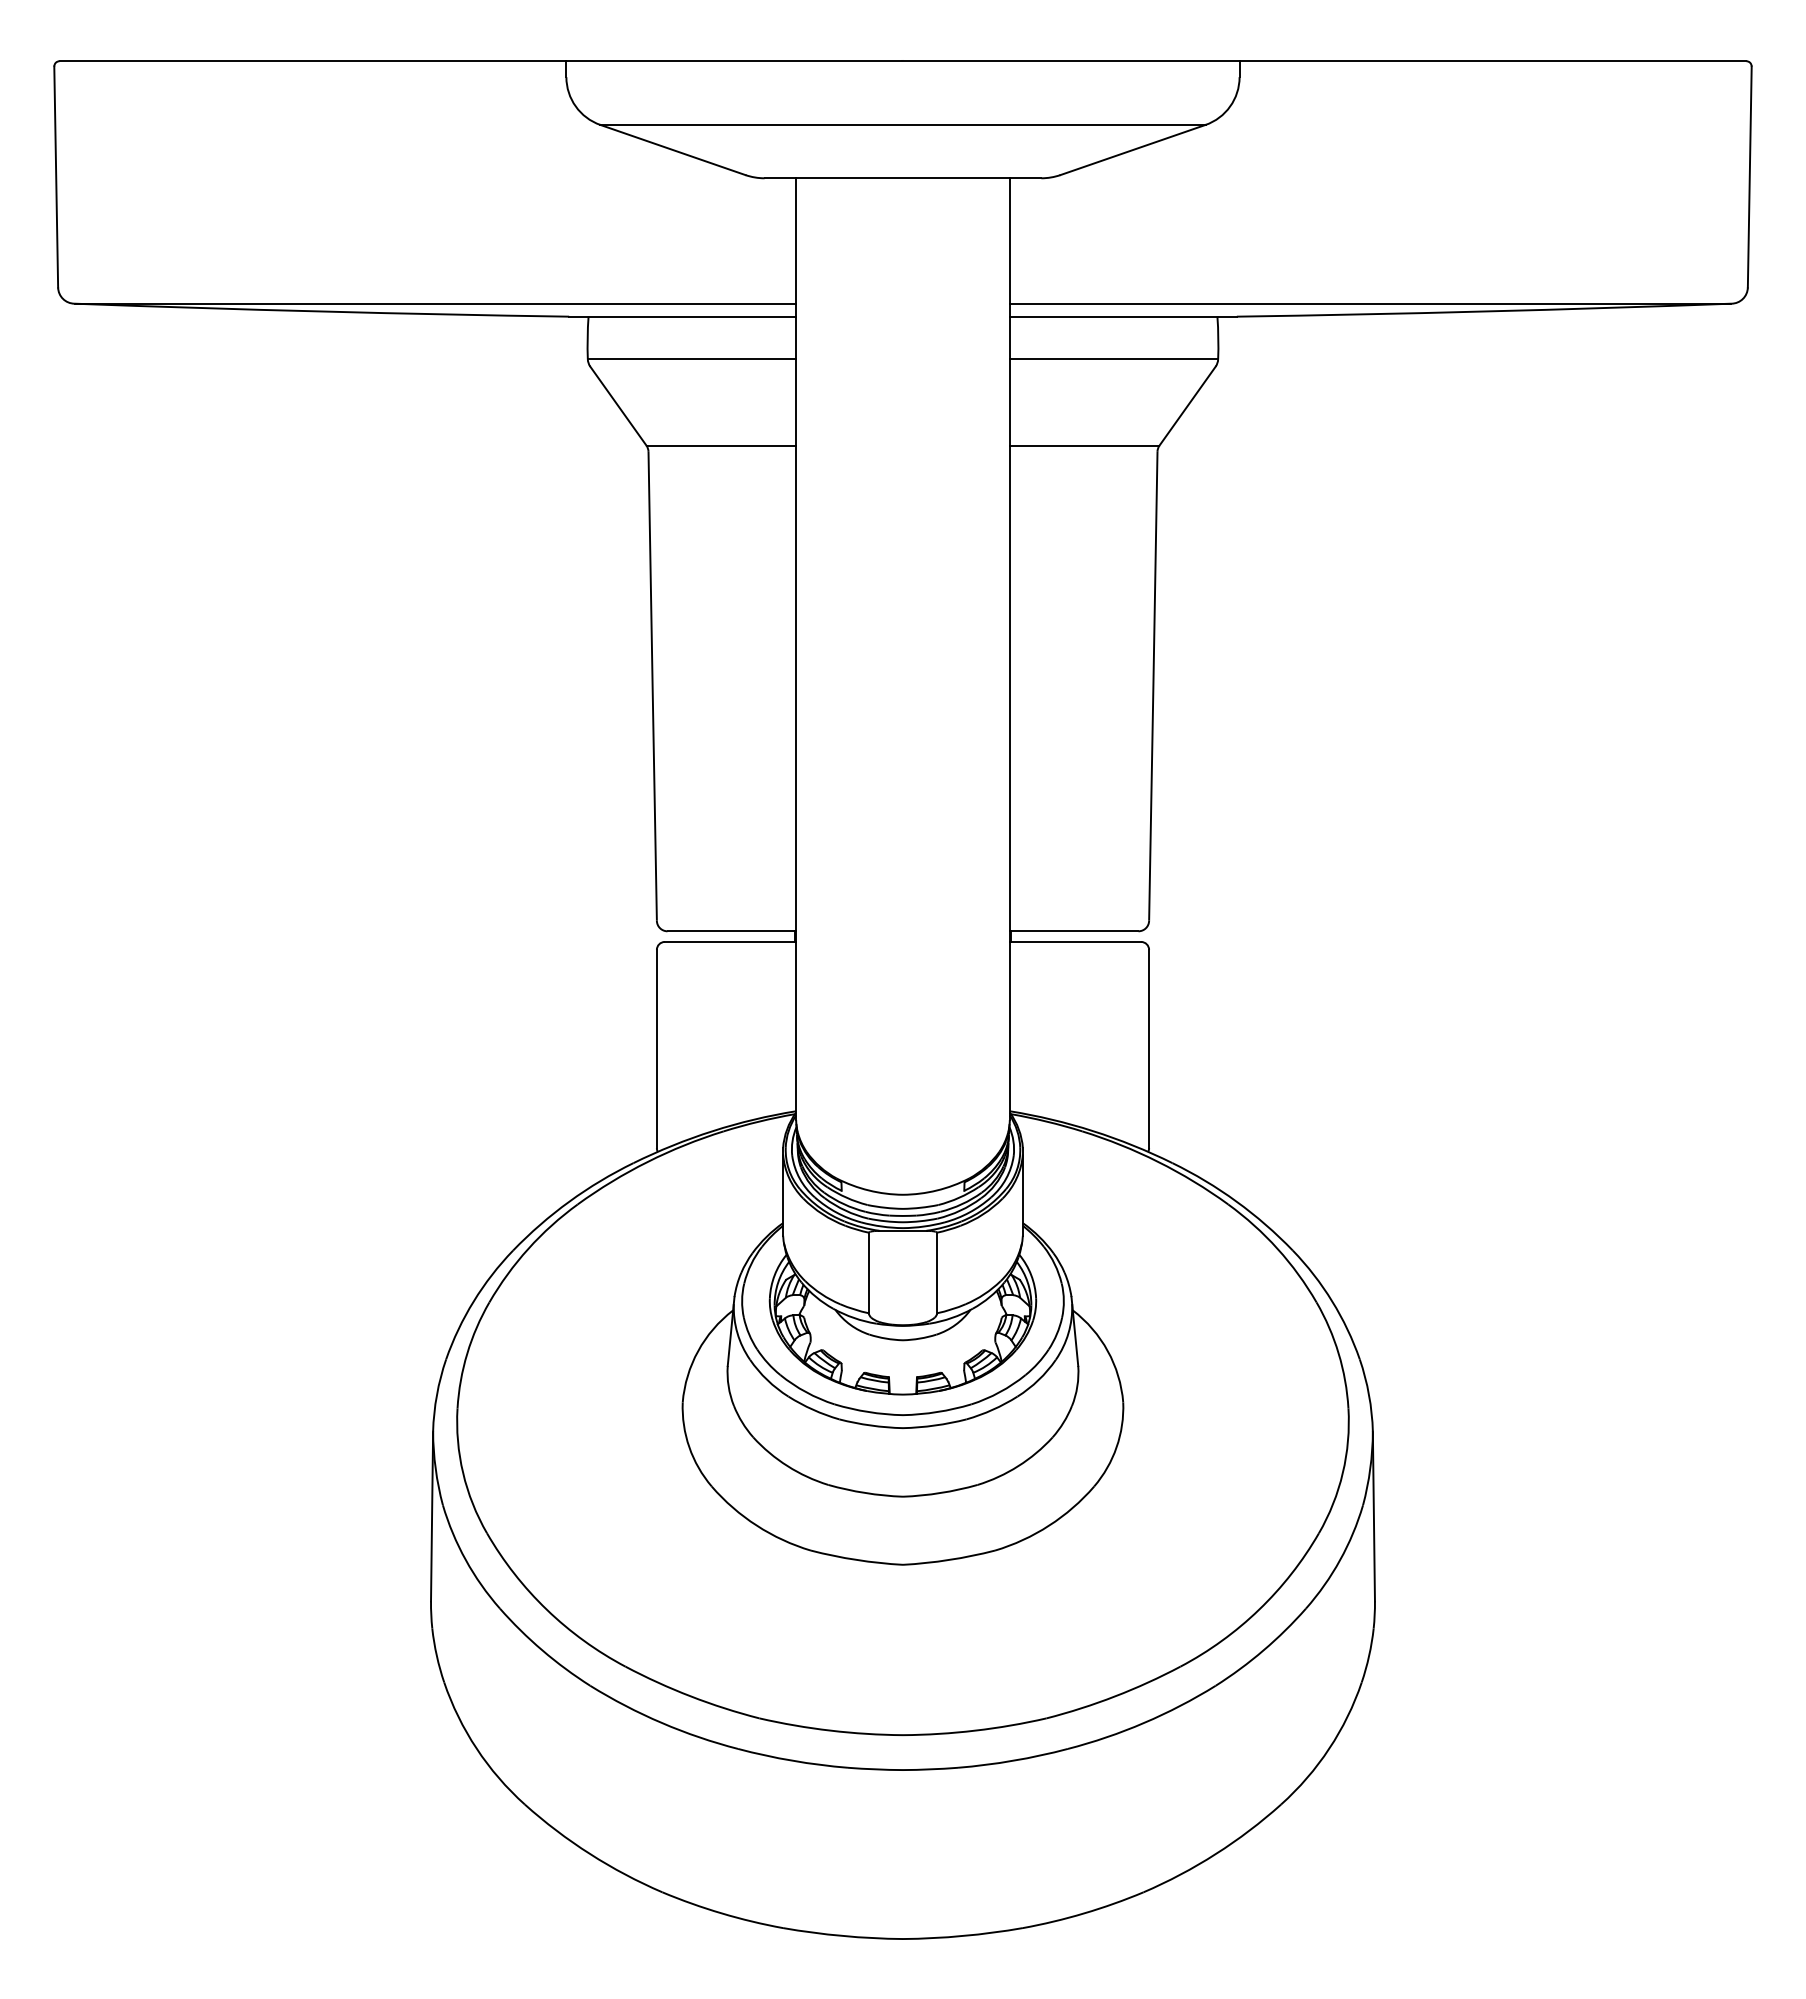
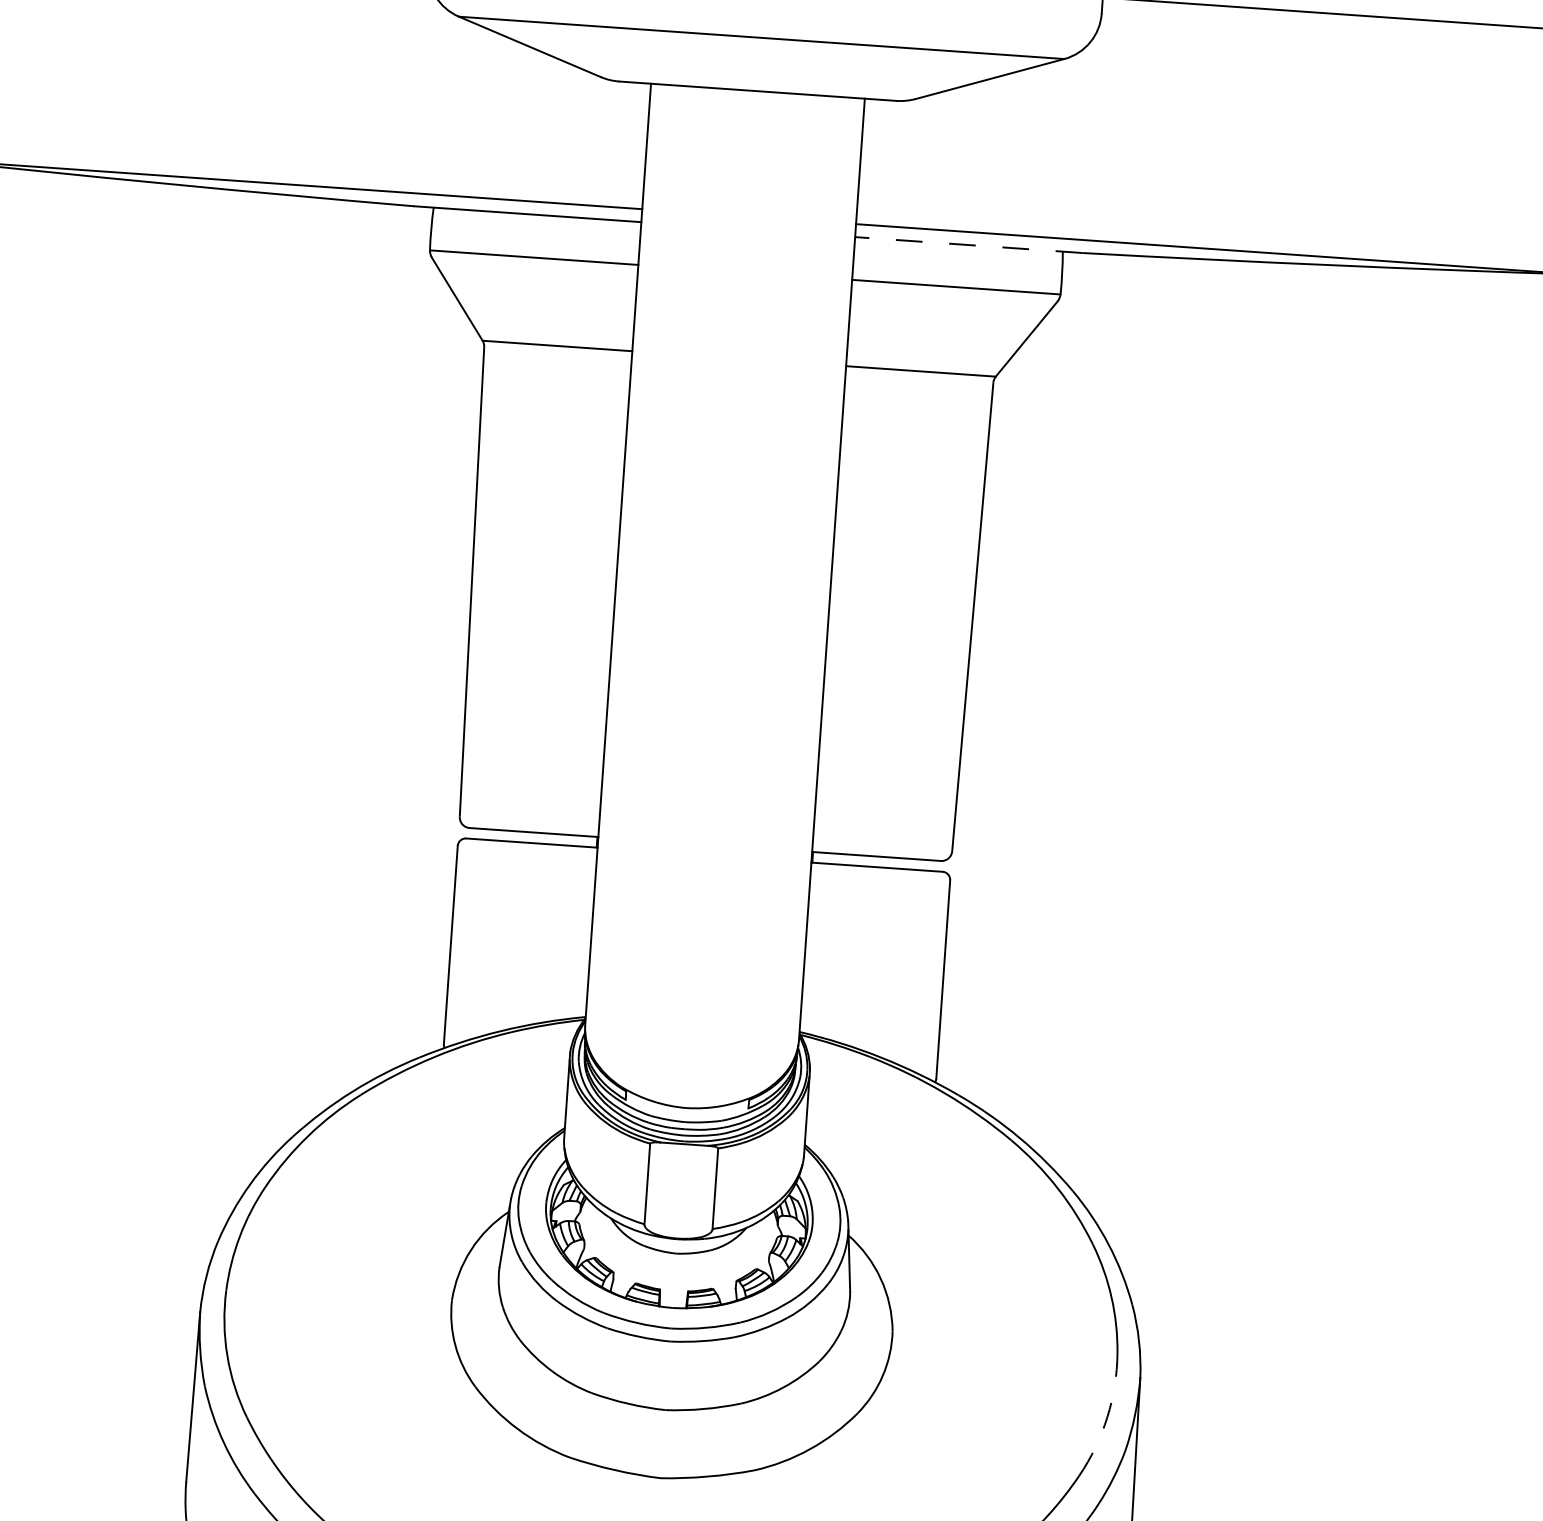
line: (1122, 316) -> (967, 244), solid -> dashed
arc: (1342, 1473) -> (1107, 1417), solid -> dashed

